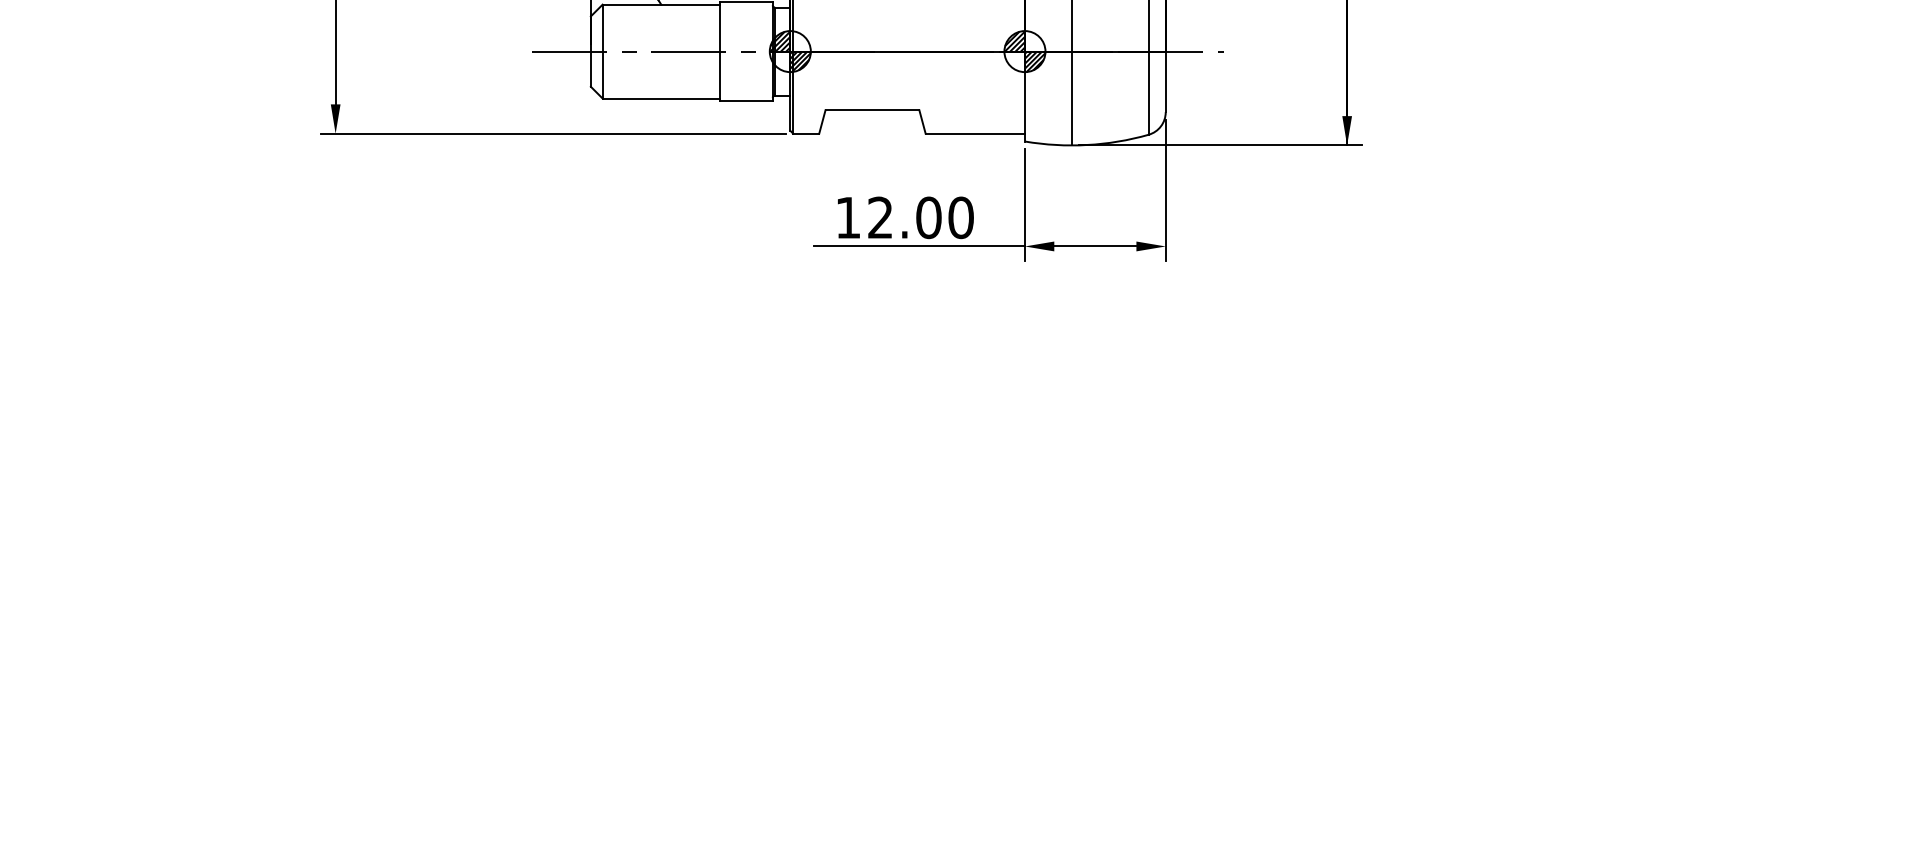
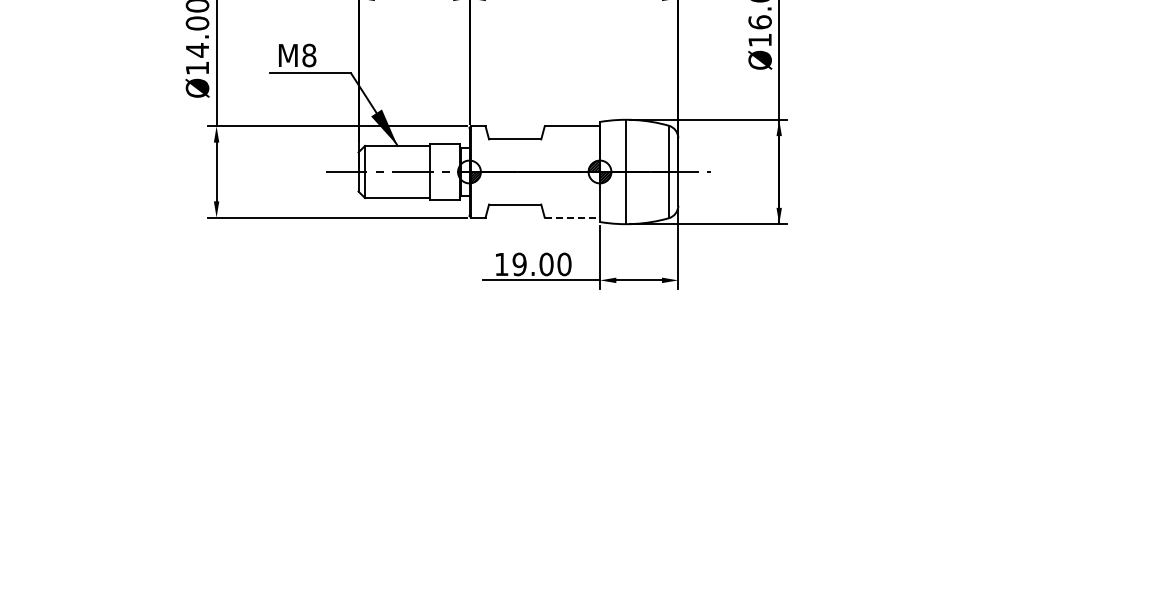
hatch: (779, 41) -> (463, 166), removed
line: (975, 133) -> (572, 217), solid -> dashed
text: (880, 217) -> (519, 264), 12.00 -> 19.00

